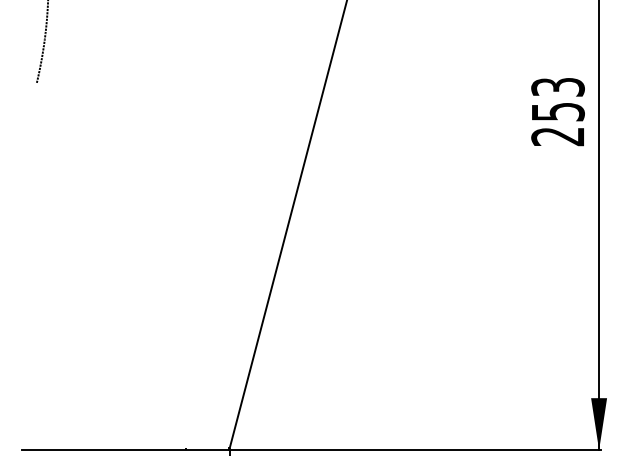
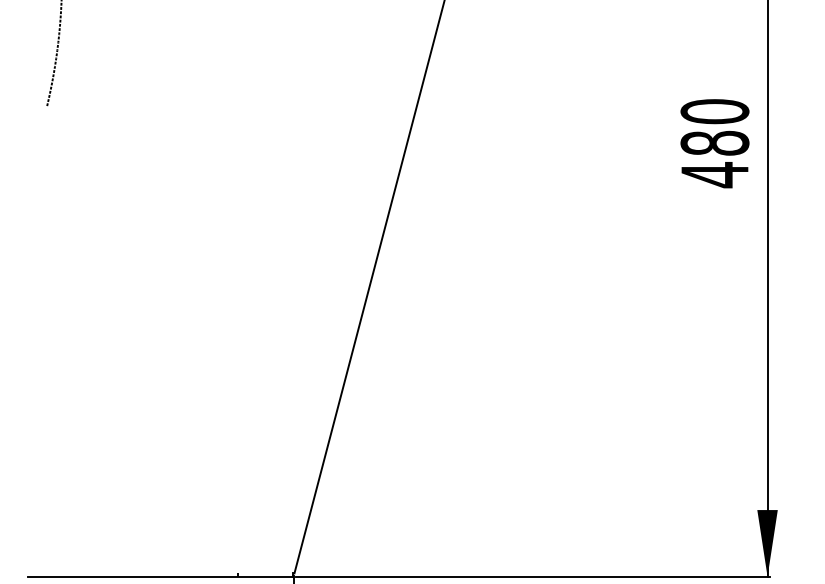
text: (557, 112) -> (714, 144), 253 -> 480

